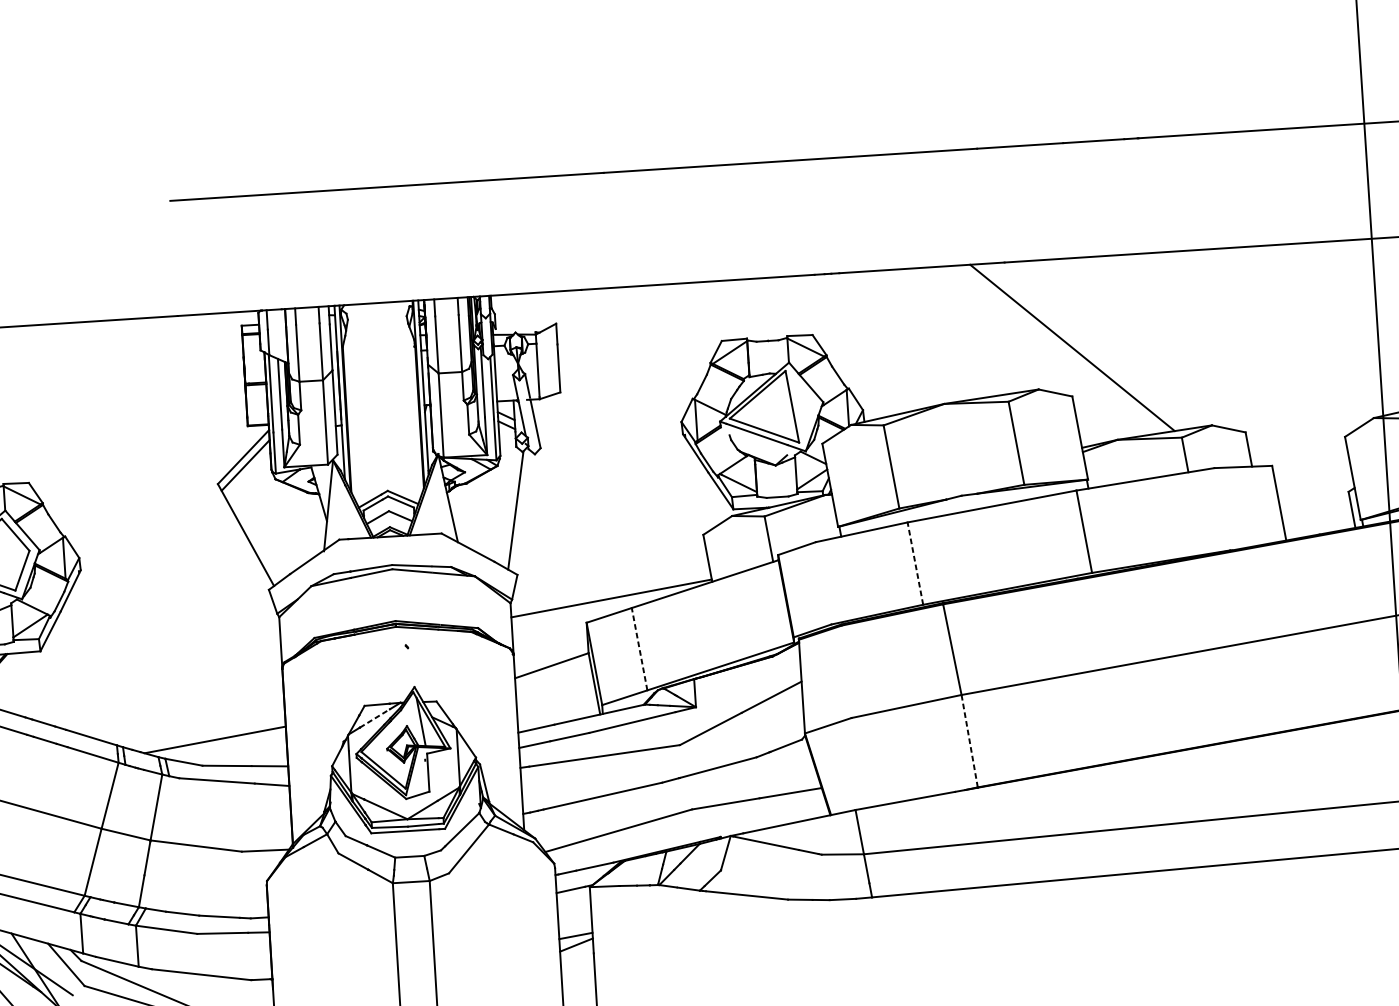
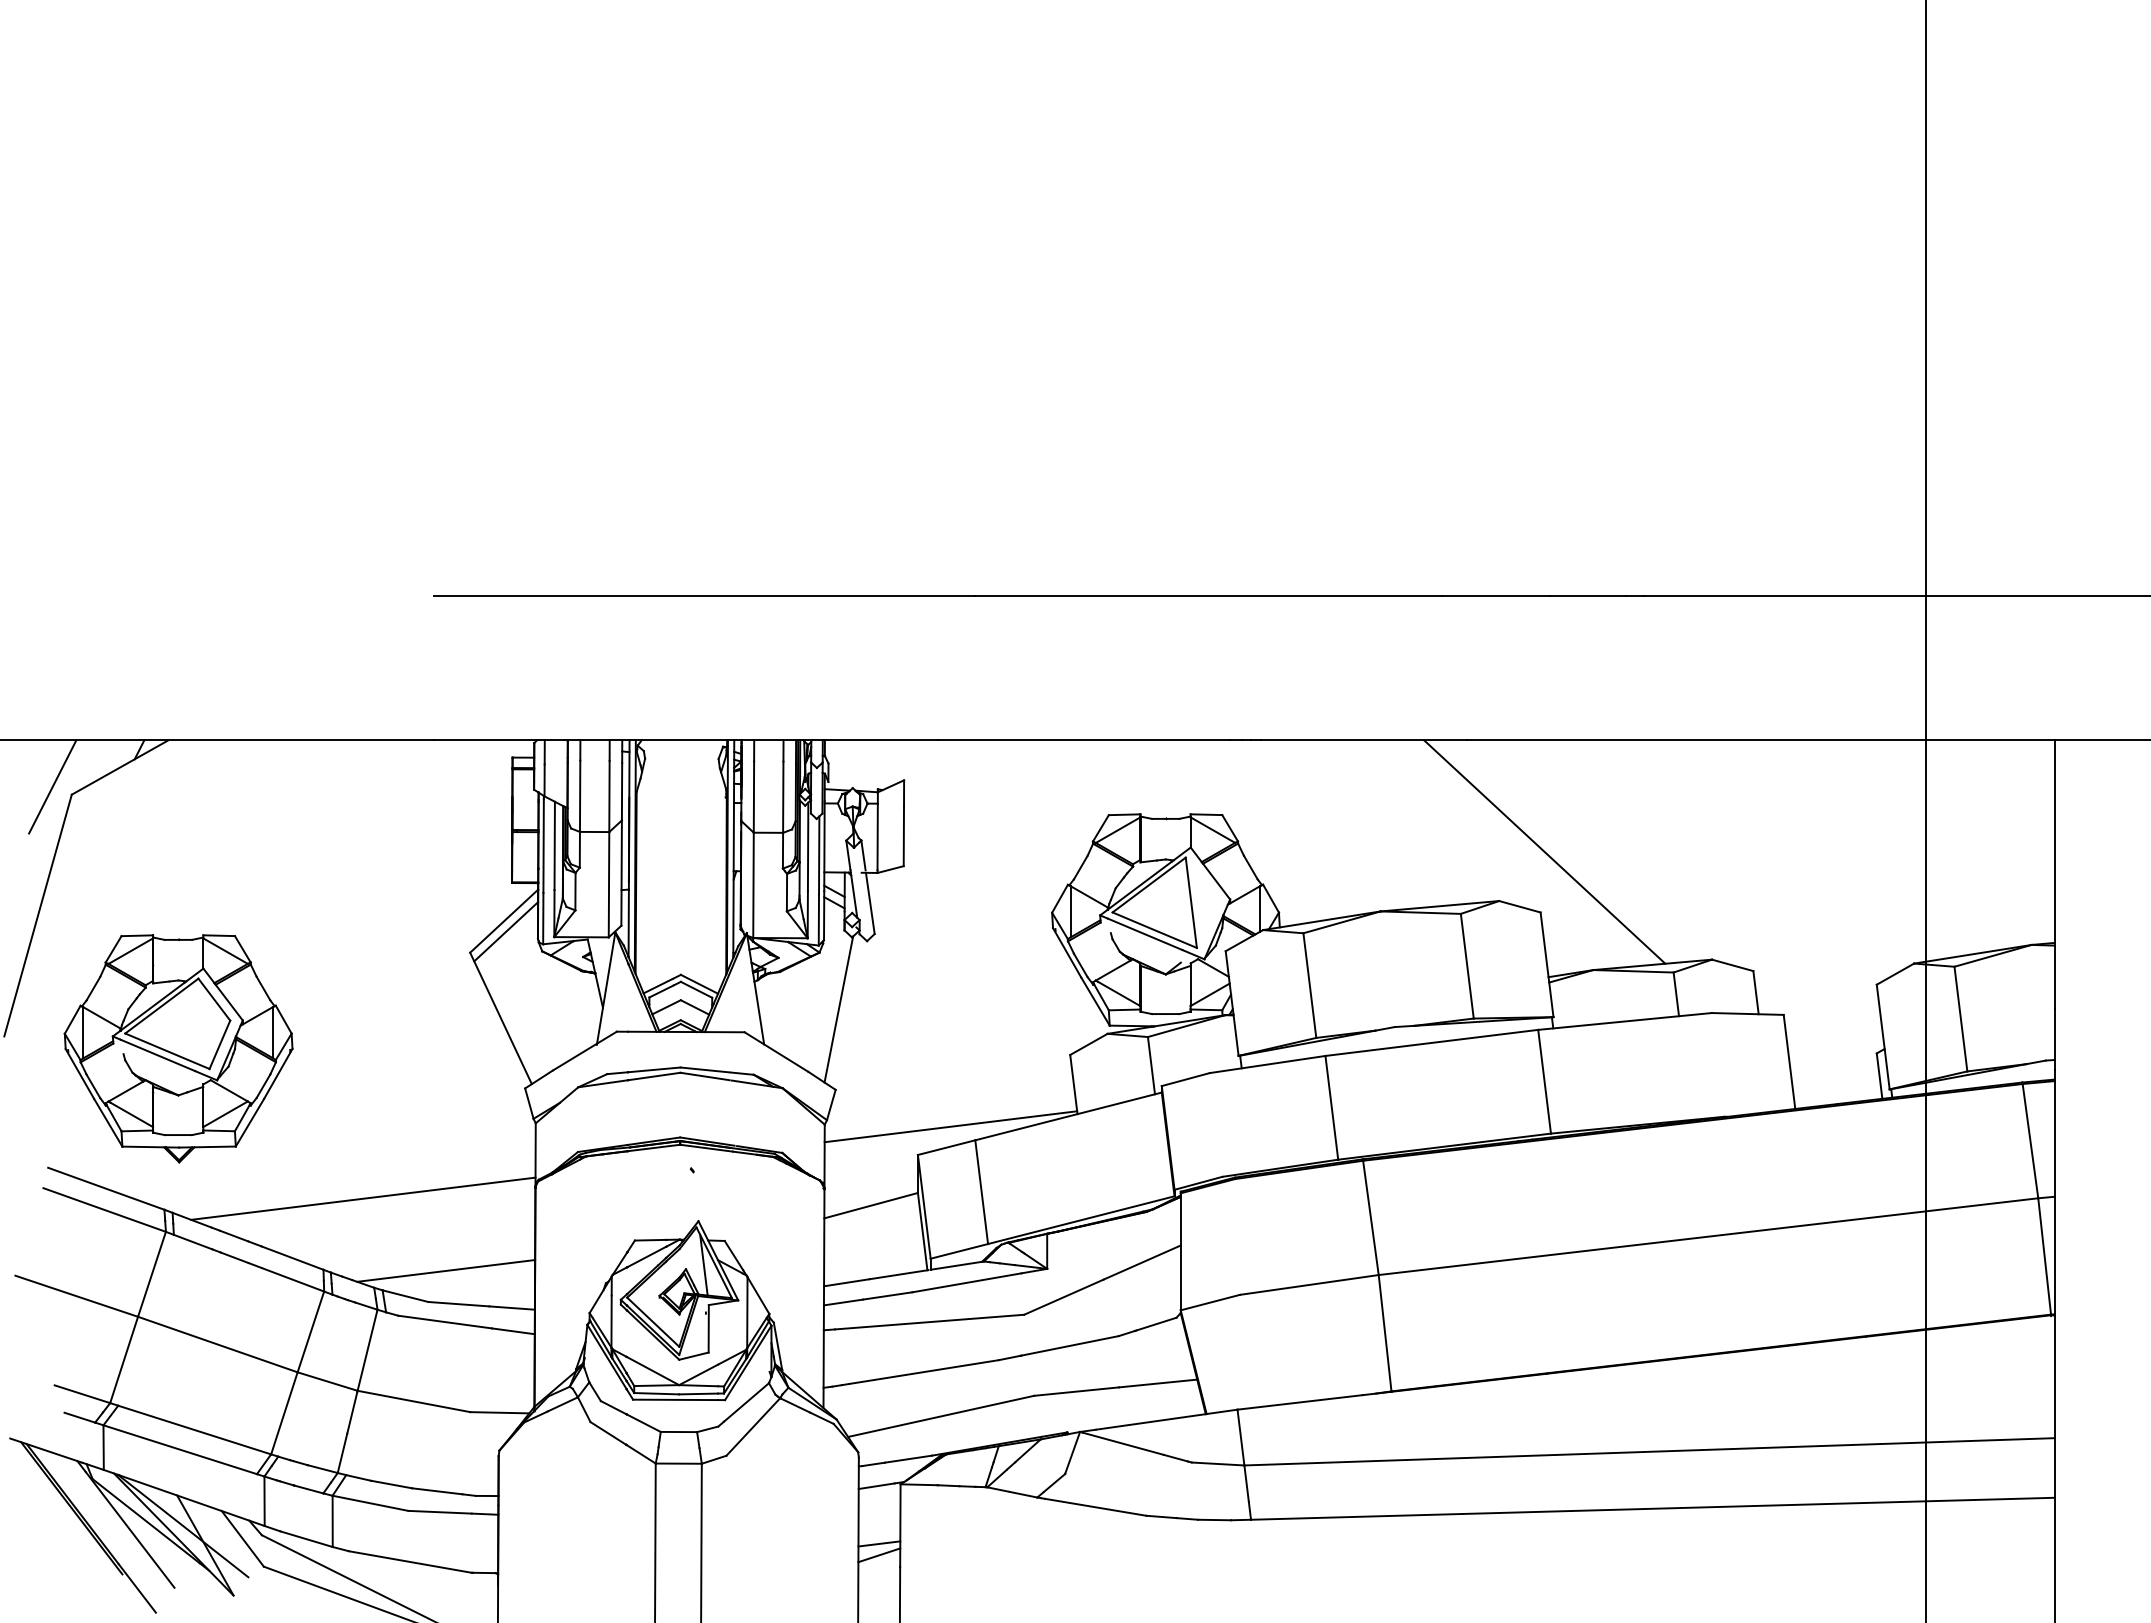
line: (915, 563) -> (1331, 1107), dashed -> solid
line: (639, 648) -> (981, 1191), dashed -> solid
line: (145, 686) -> (363, 1198), added
line: (375, 717) -> (647, 1256), dashed -> solid
line: (970, 741) -> (1385, 1333), dashed -> solid

